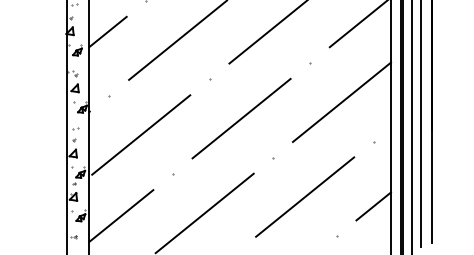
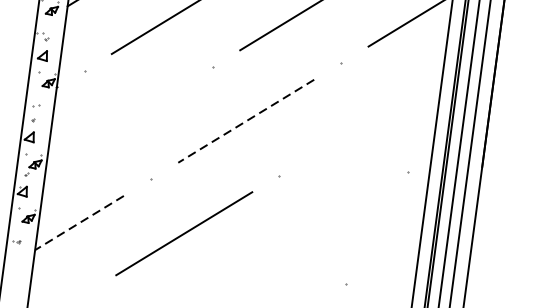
line: (341, 101) -> (374, 116), removed
line: (241, 118) -> (246, 121), solid -> dashed
line: (141, 134) -> (118, 124), removed
line: (305, 196) -> (313, 229), removed
line: (373, 206) -> (396, 253), removed
line: (120, 216) -> (78, 223), solid -> dashed

